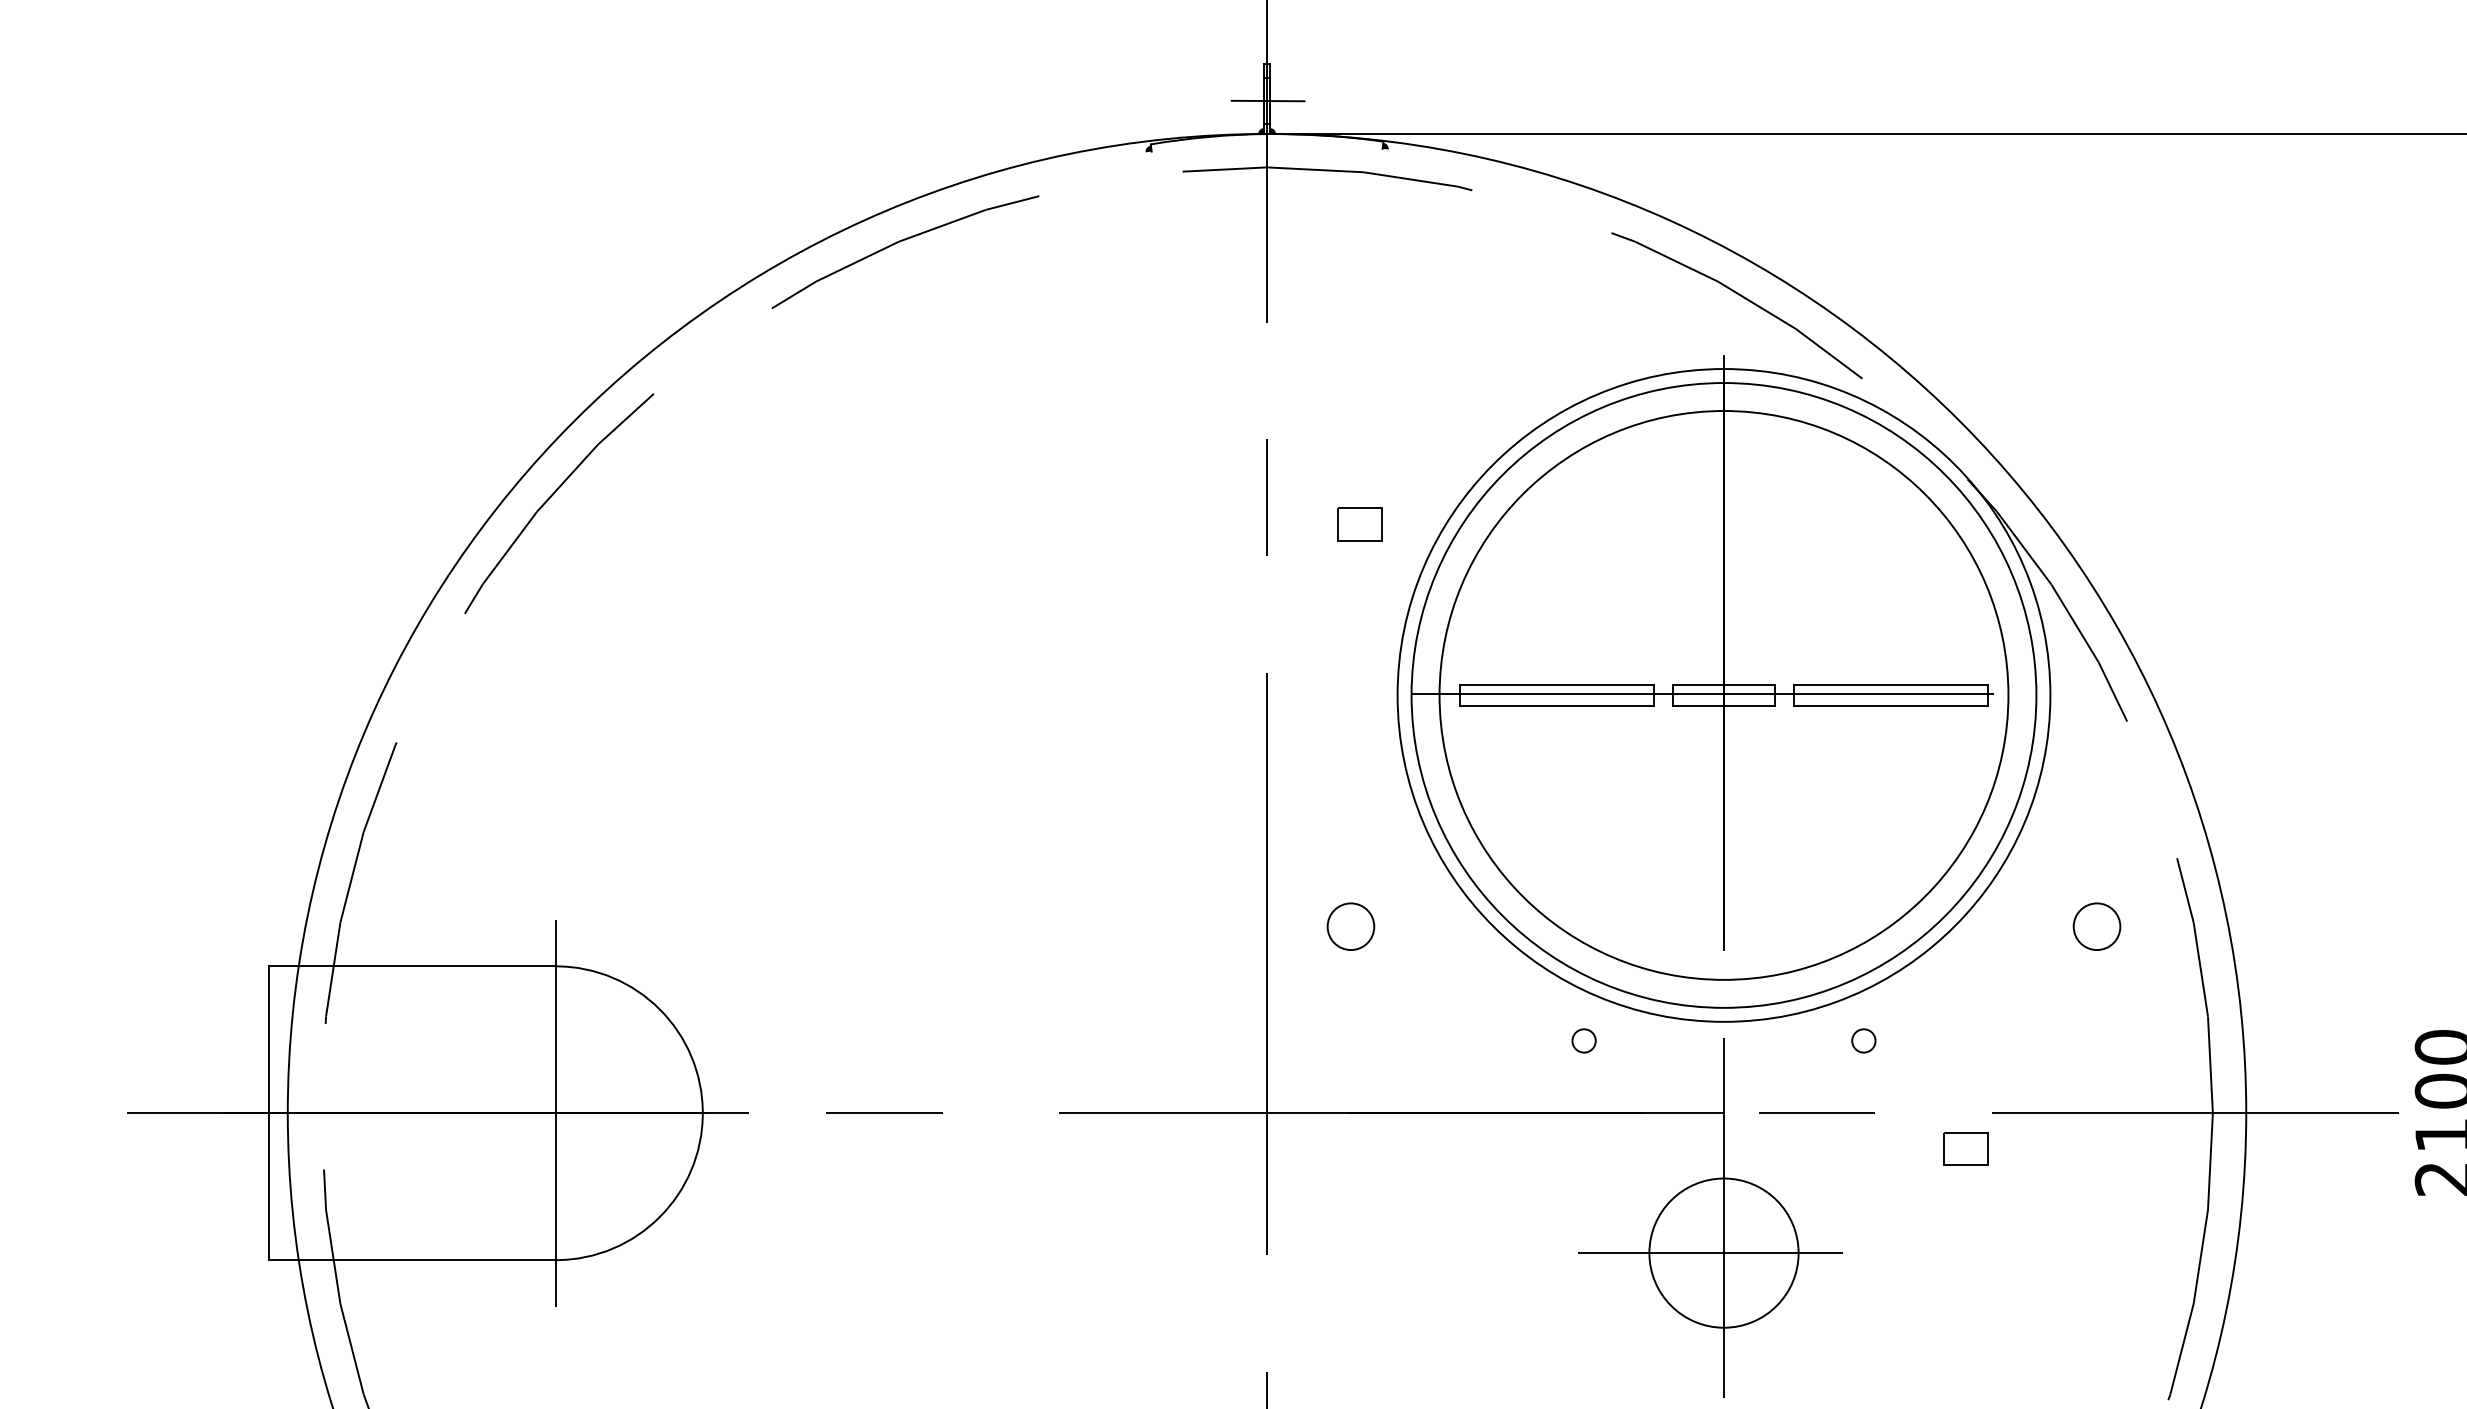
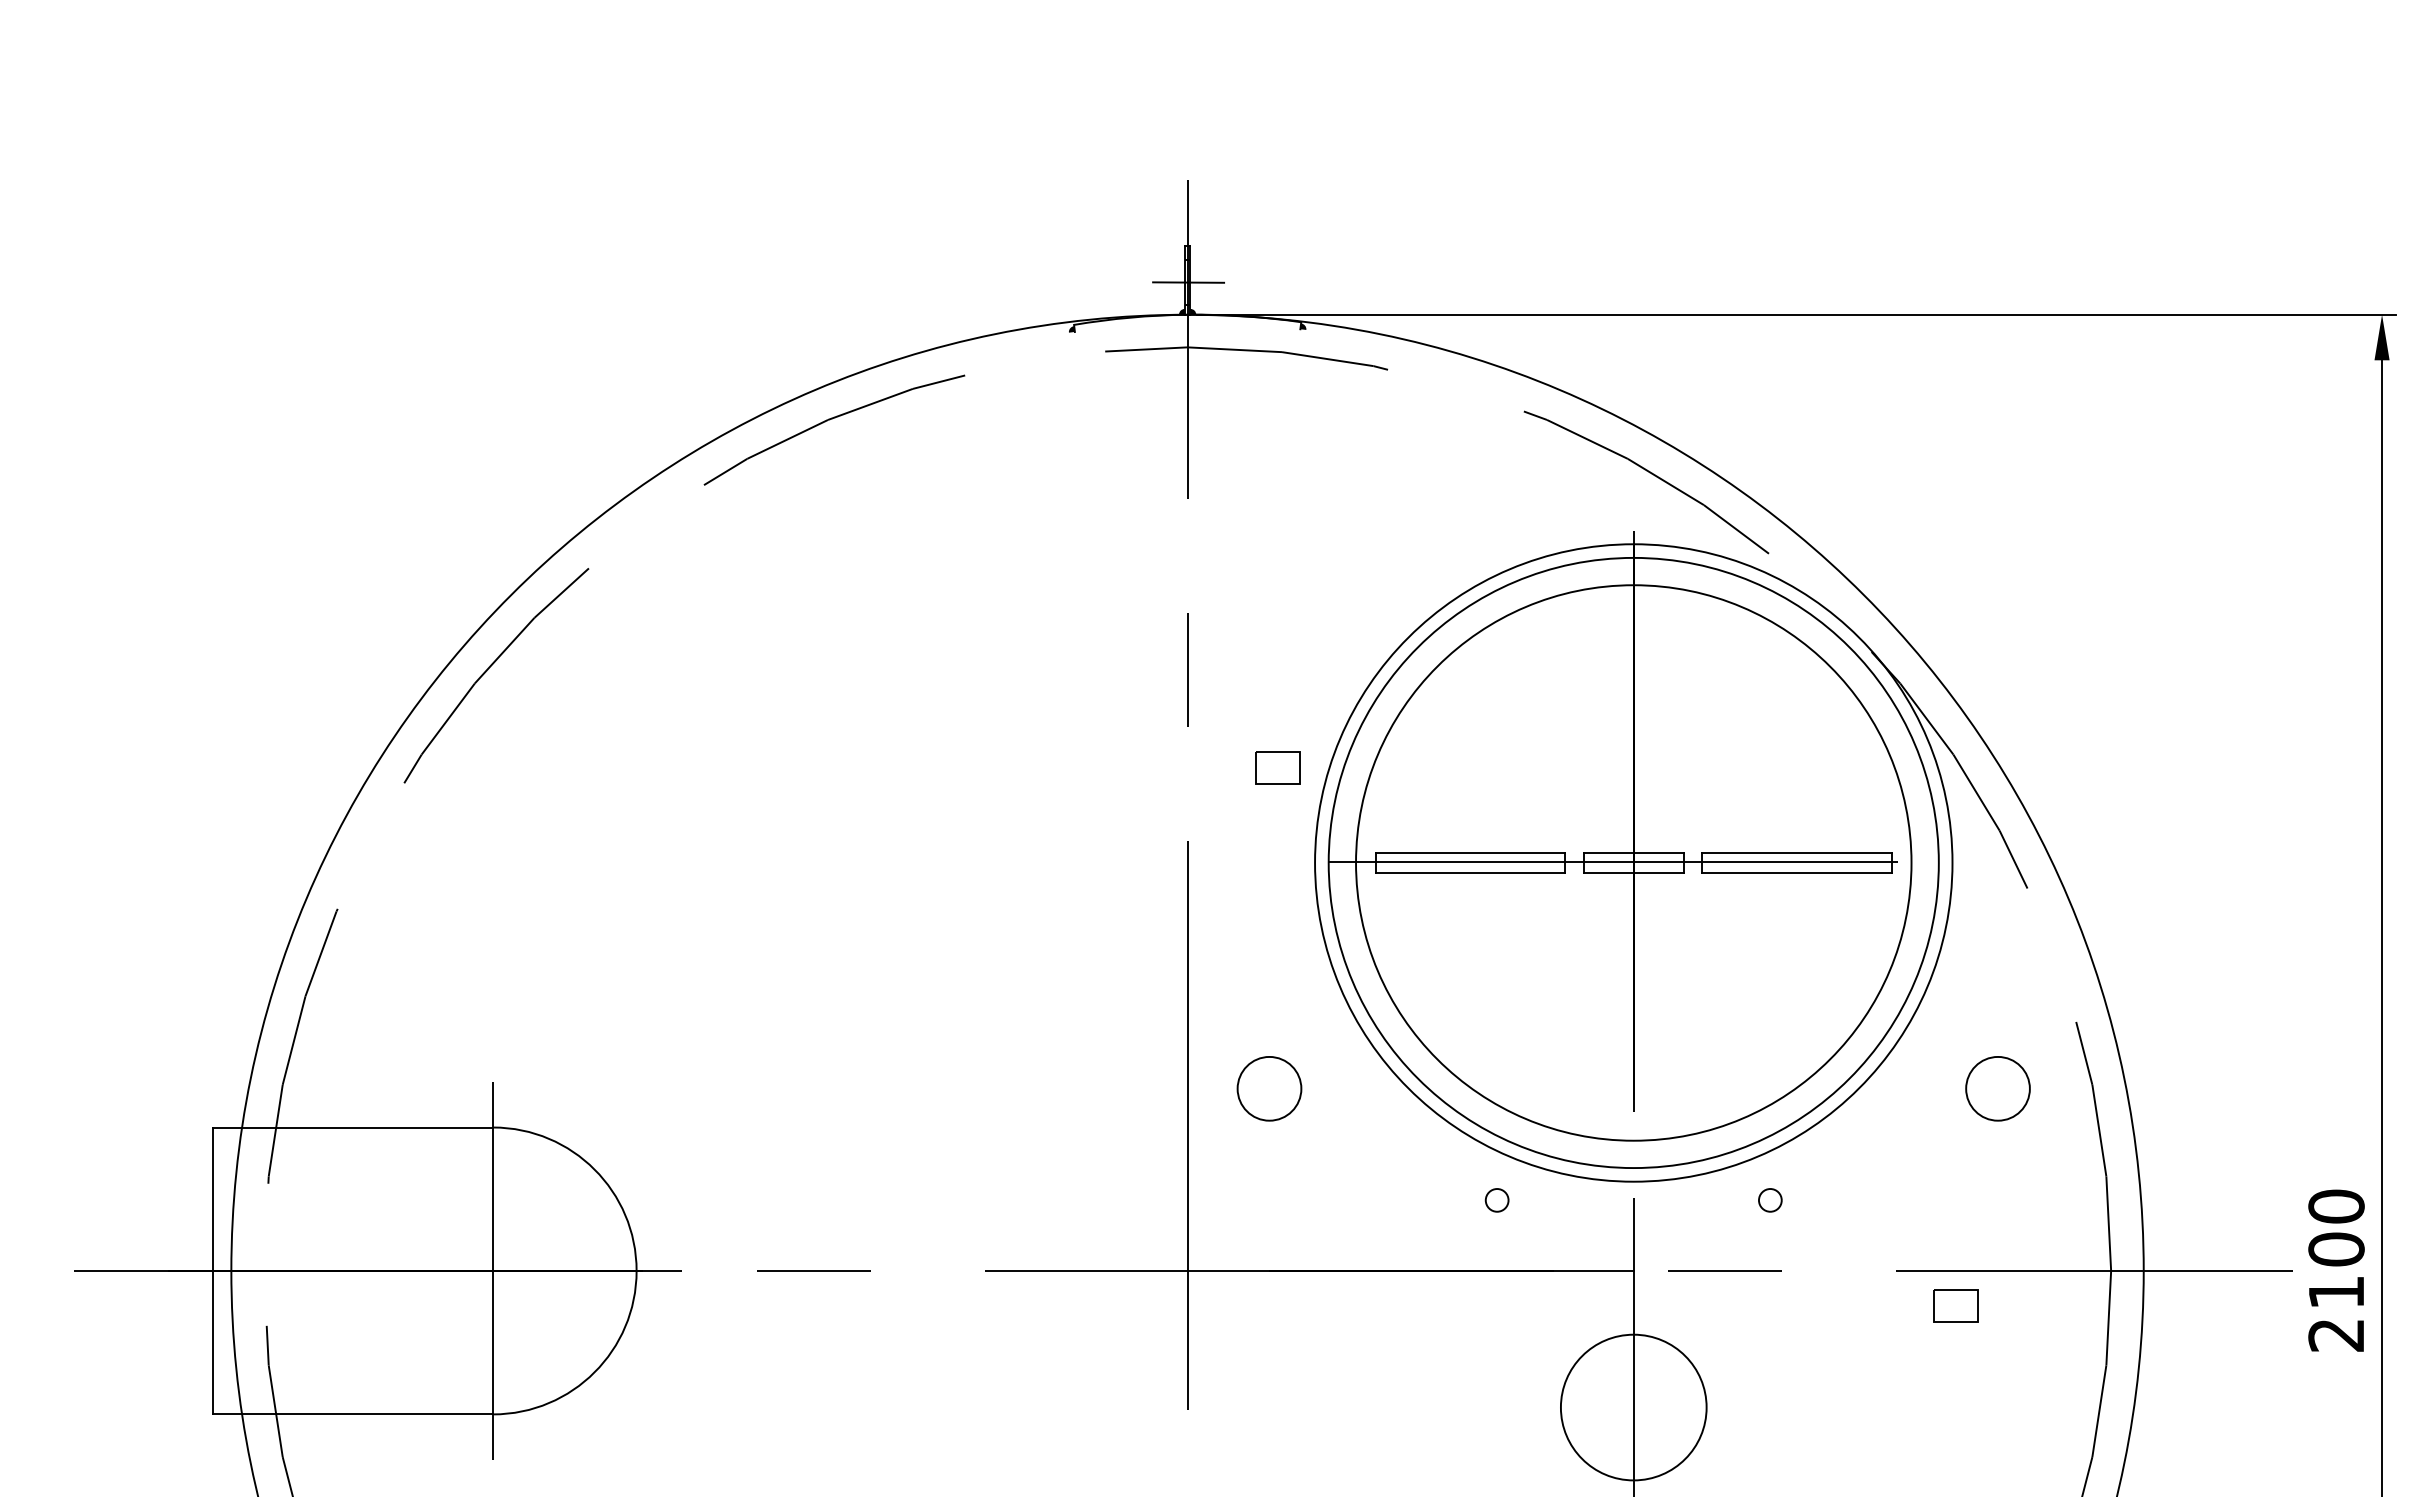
part: (1359, 523) -> (1277, 767), moved
circle: (1350, 926) -> (1269, 1088), size x1.4
circle: (2096, 926) -> (1997, 1088), size x1.4
part: (1965, 1148) -> (1955, 1305), moved
line: (1710, 1253) -> (1620, 1407), removed

